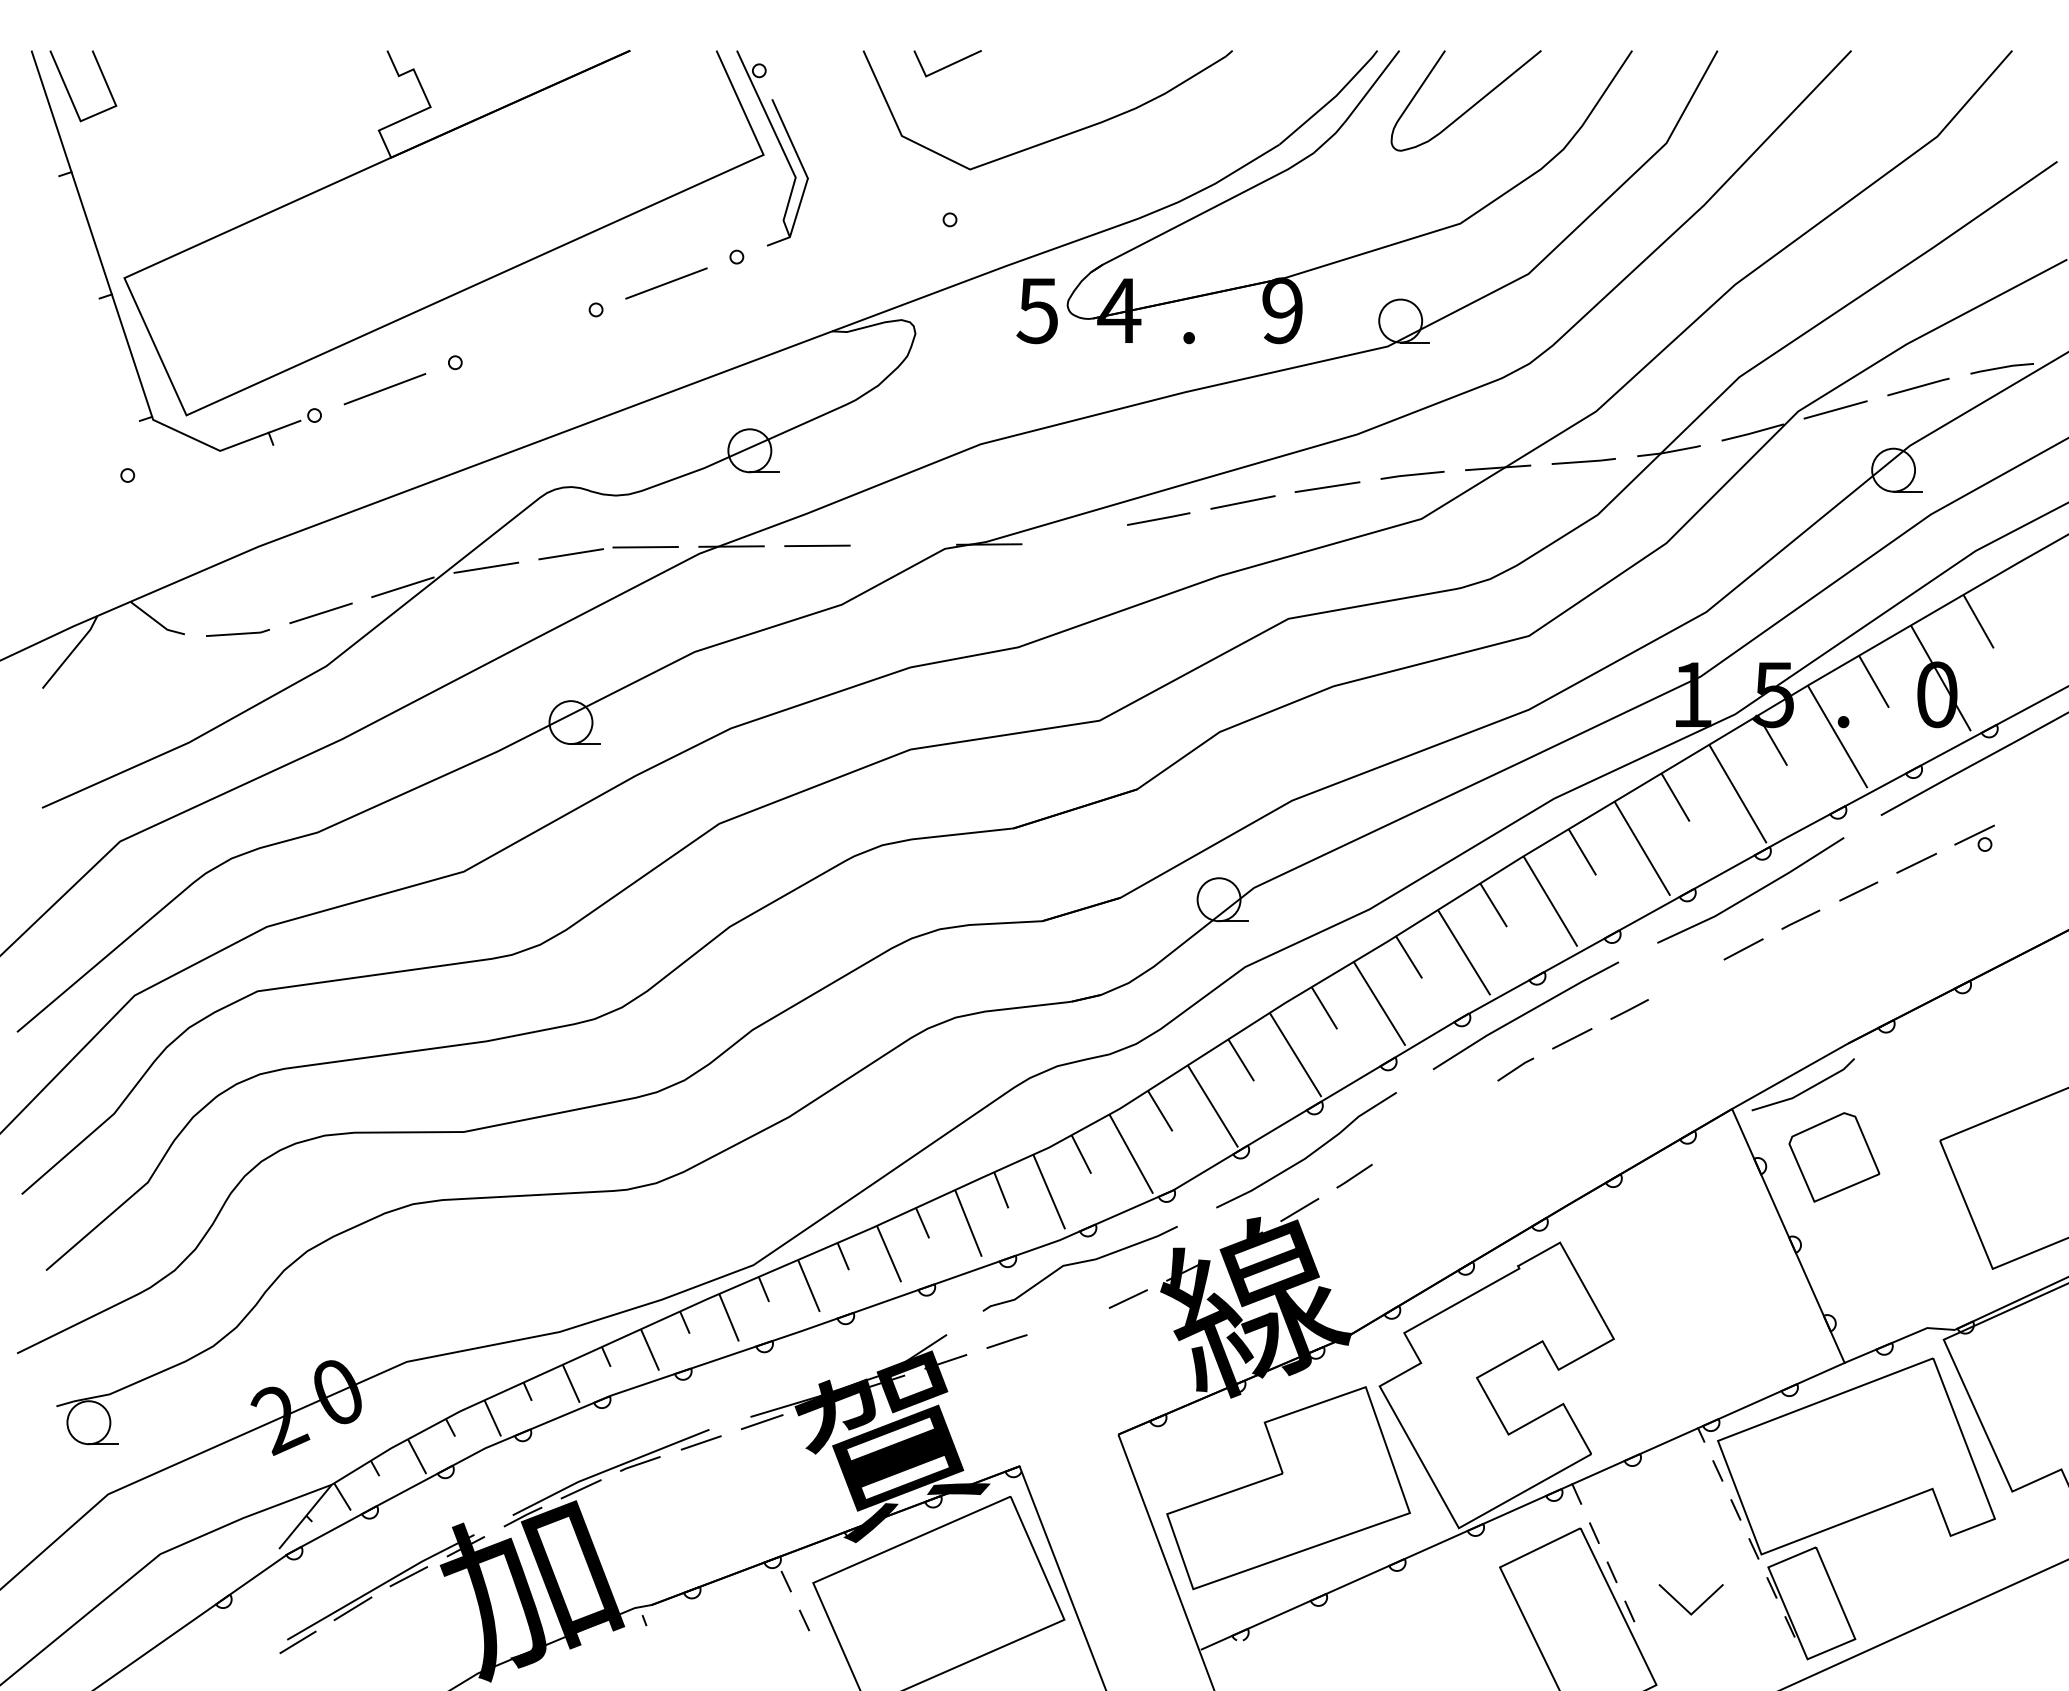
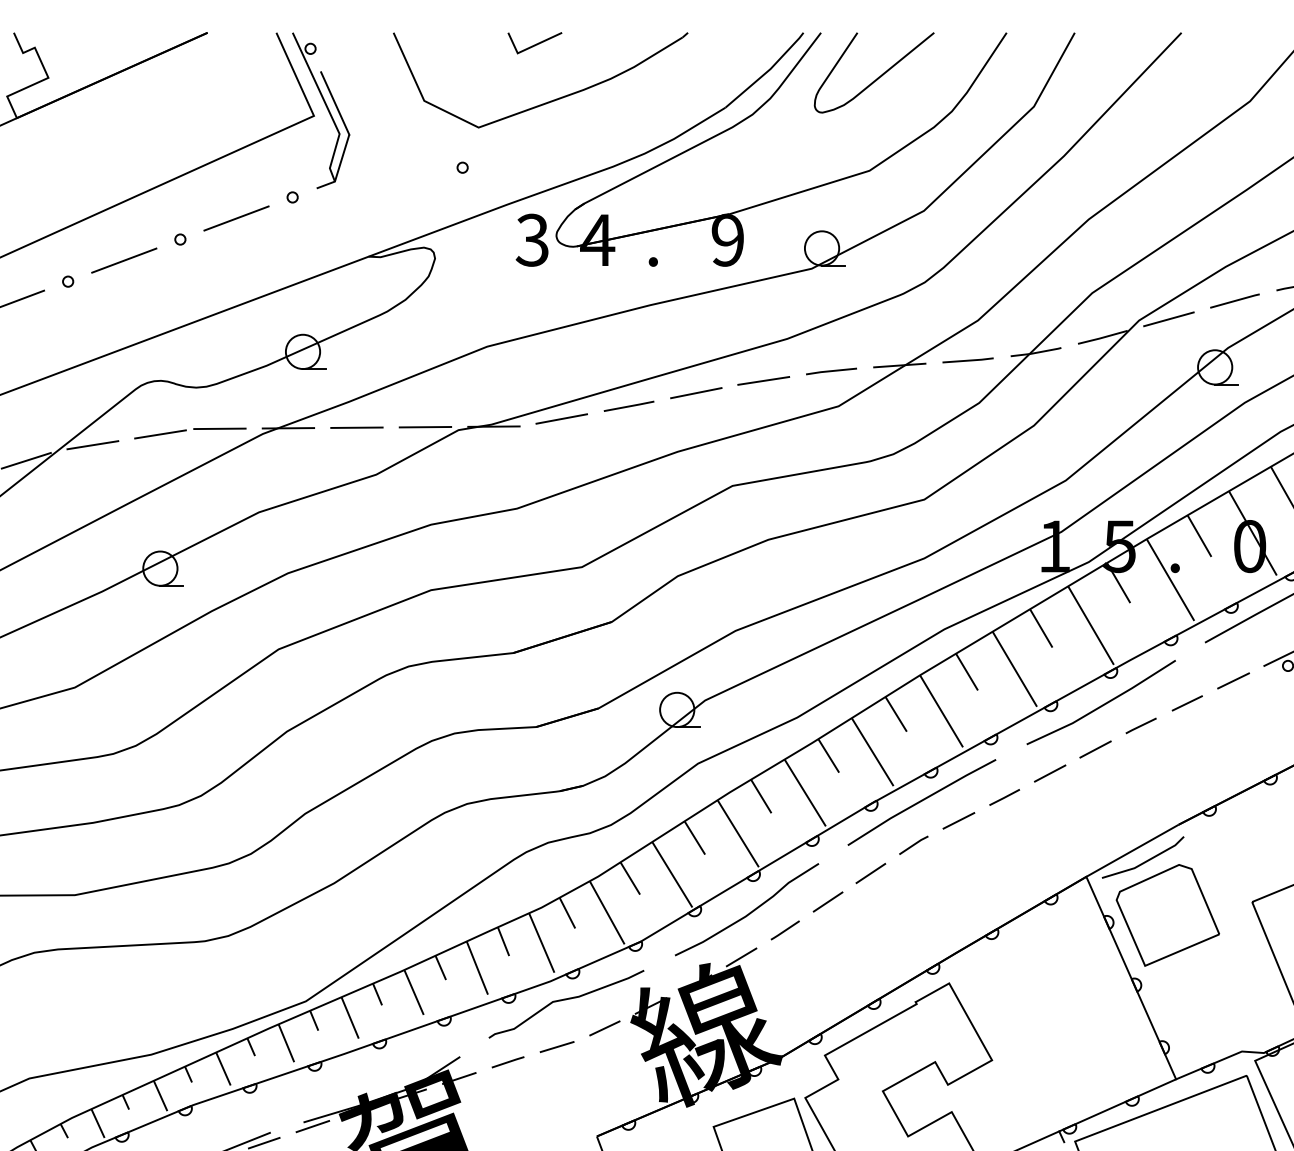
line: (947, 65) -> (534, 44), moved
text: (1036, 310) -> (531, 240), 5 -> 3
line: (525, 336) -> (124, 260), added
line: (1073, 534) -> (561, 418), added
line: (903, 544) -> (425, 426), added
line: (1686, 979) -> (1049, 773), added
line: (1461, 1104) -> (870, 873), added
line: (1408, 1140) -> (828, 901), added
part: (1834, 1157) -> (1168, 915), size x1.43
line: (1068, 1322) -> (557, 1047), added

